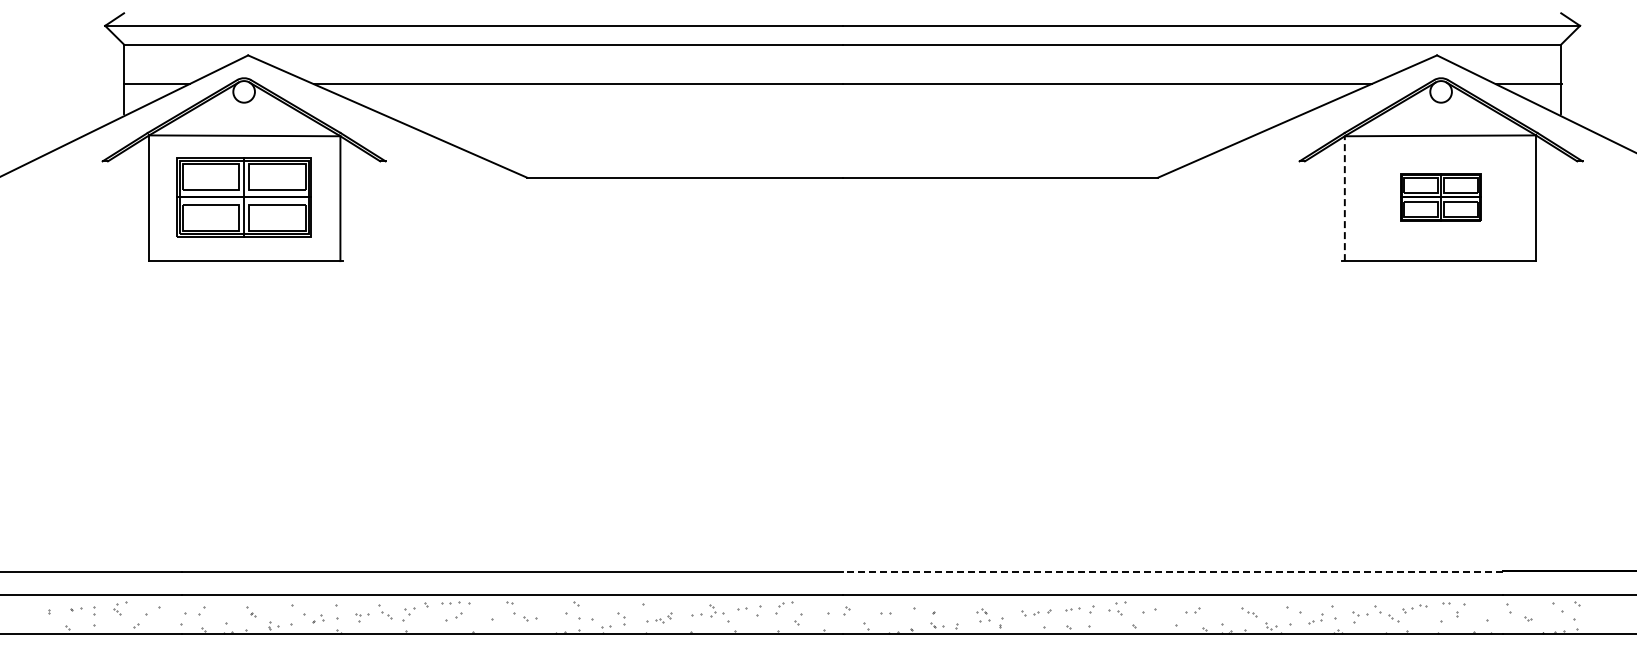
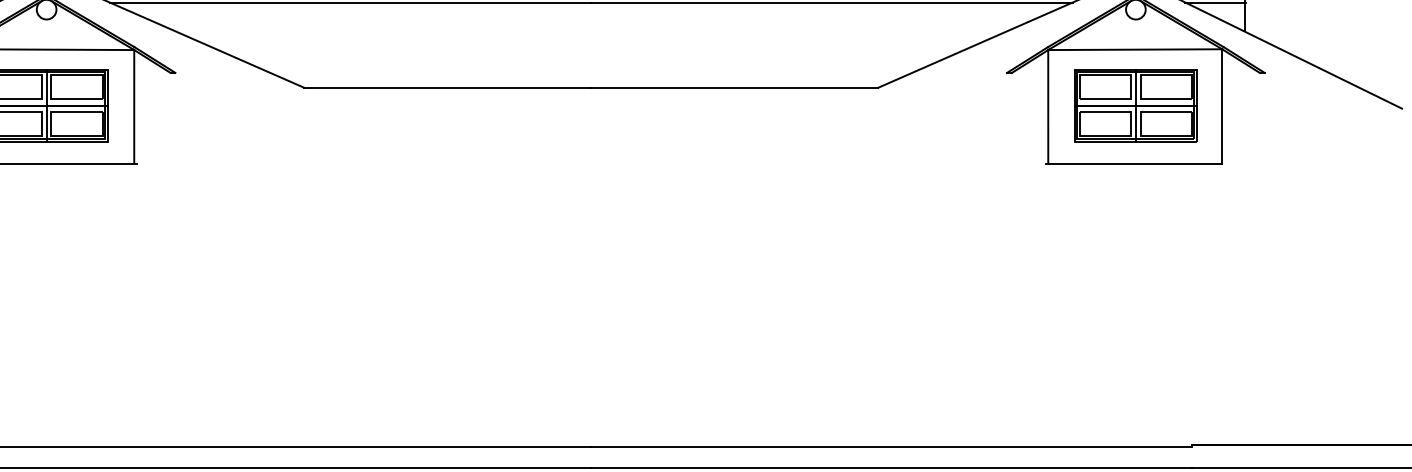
part: (1440, 197) -> (1135, 105), size x1.67
line: (1344, 198) -> (1047, 106), dashed -> solid
line: (1172, 572) -> (891, 447), dashed -> solid

